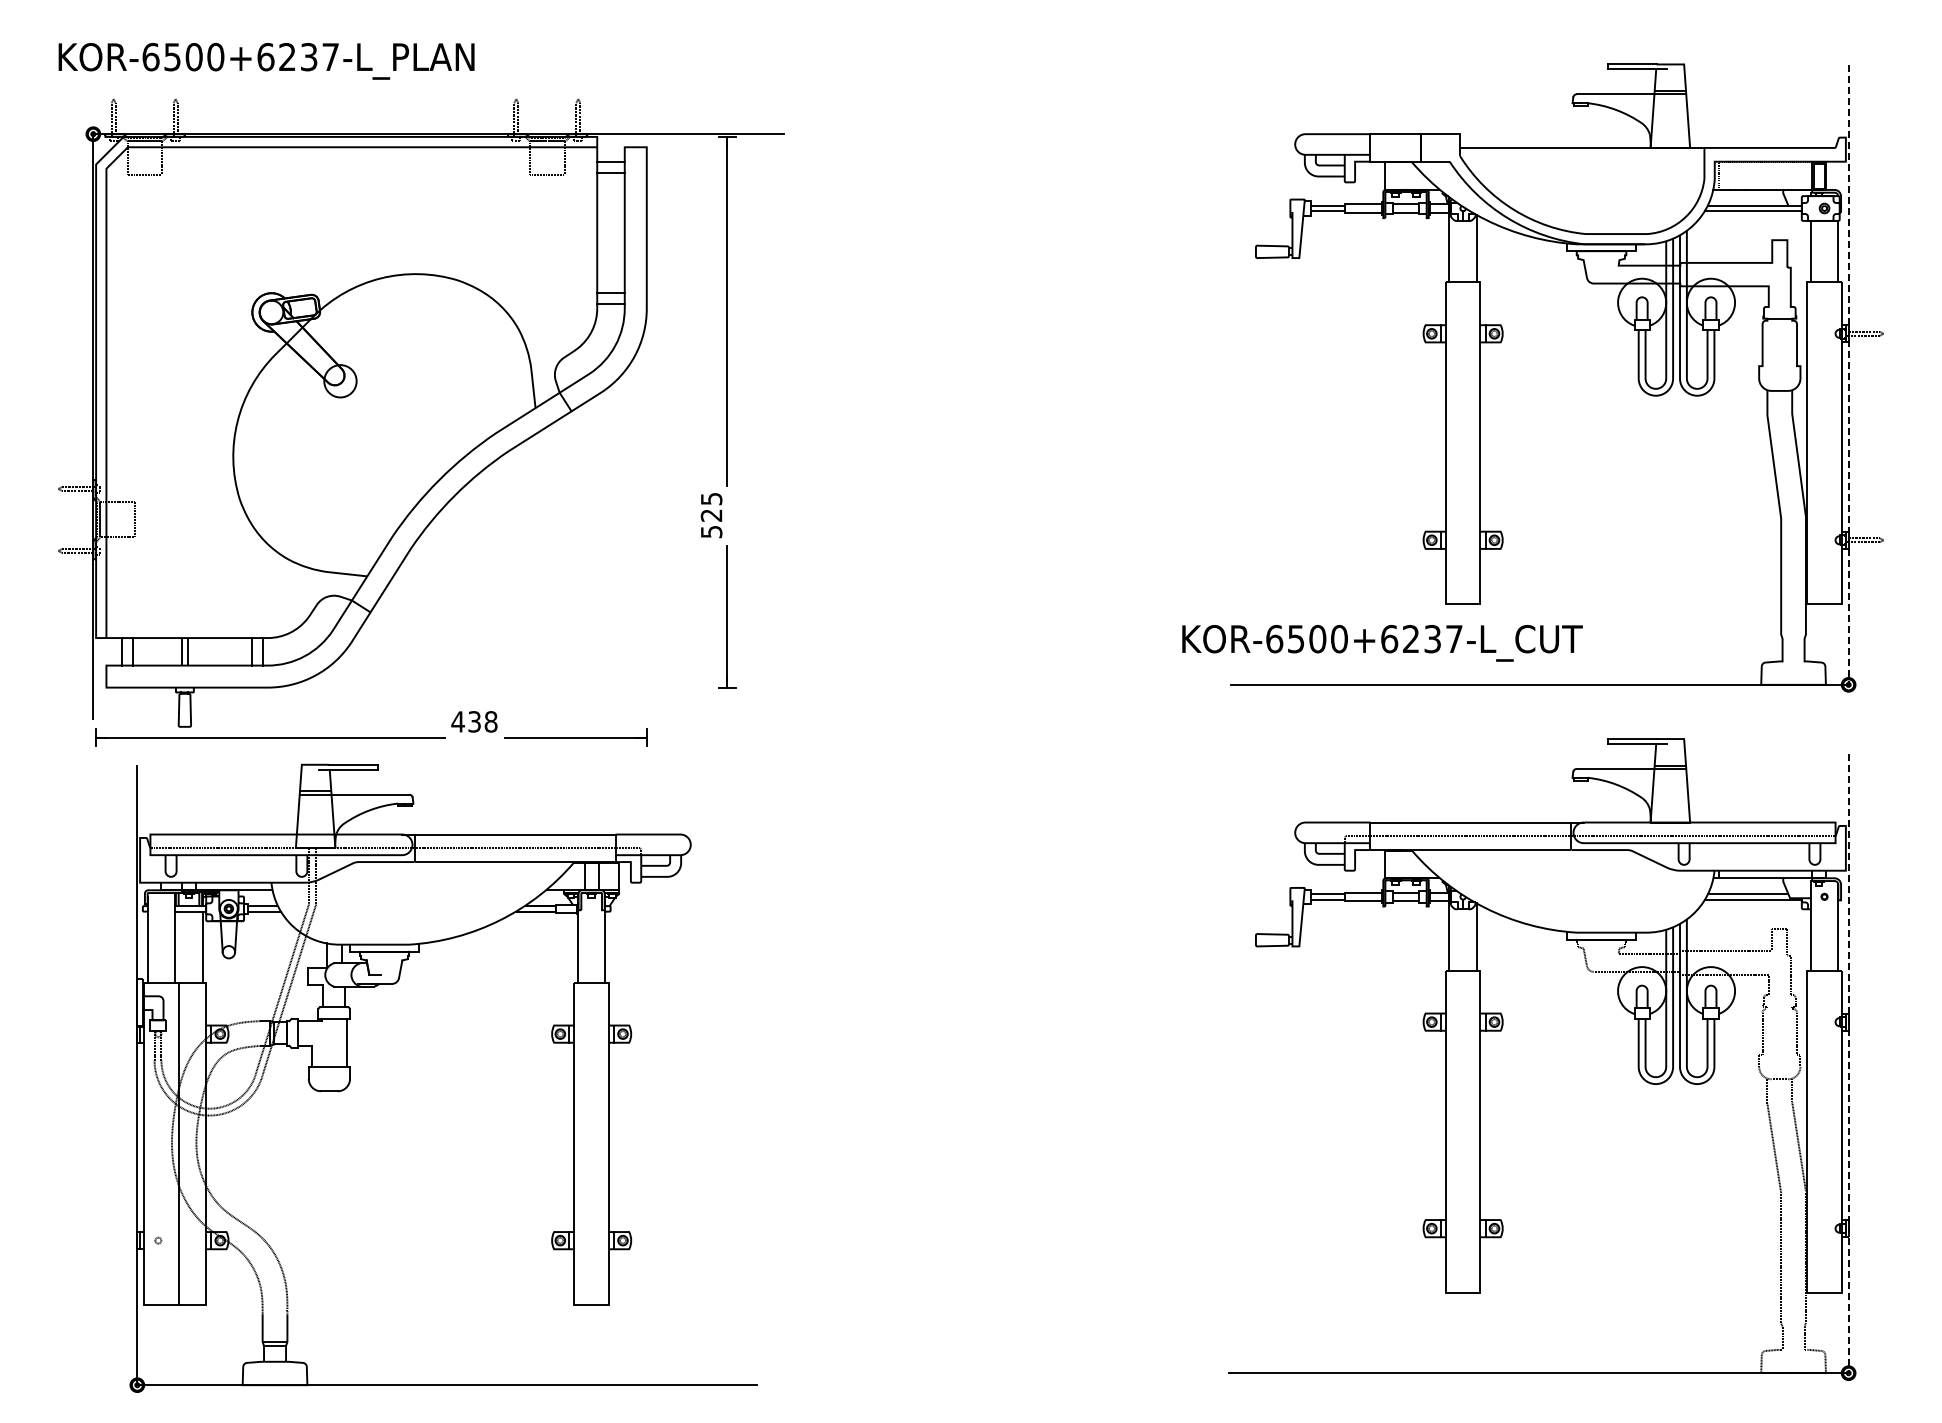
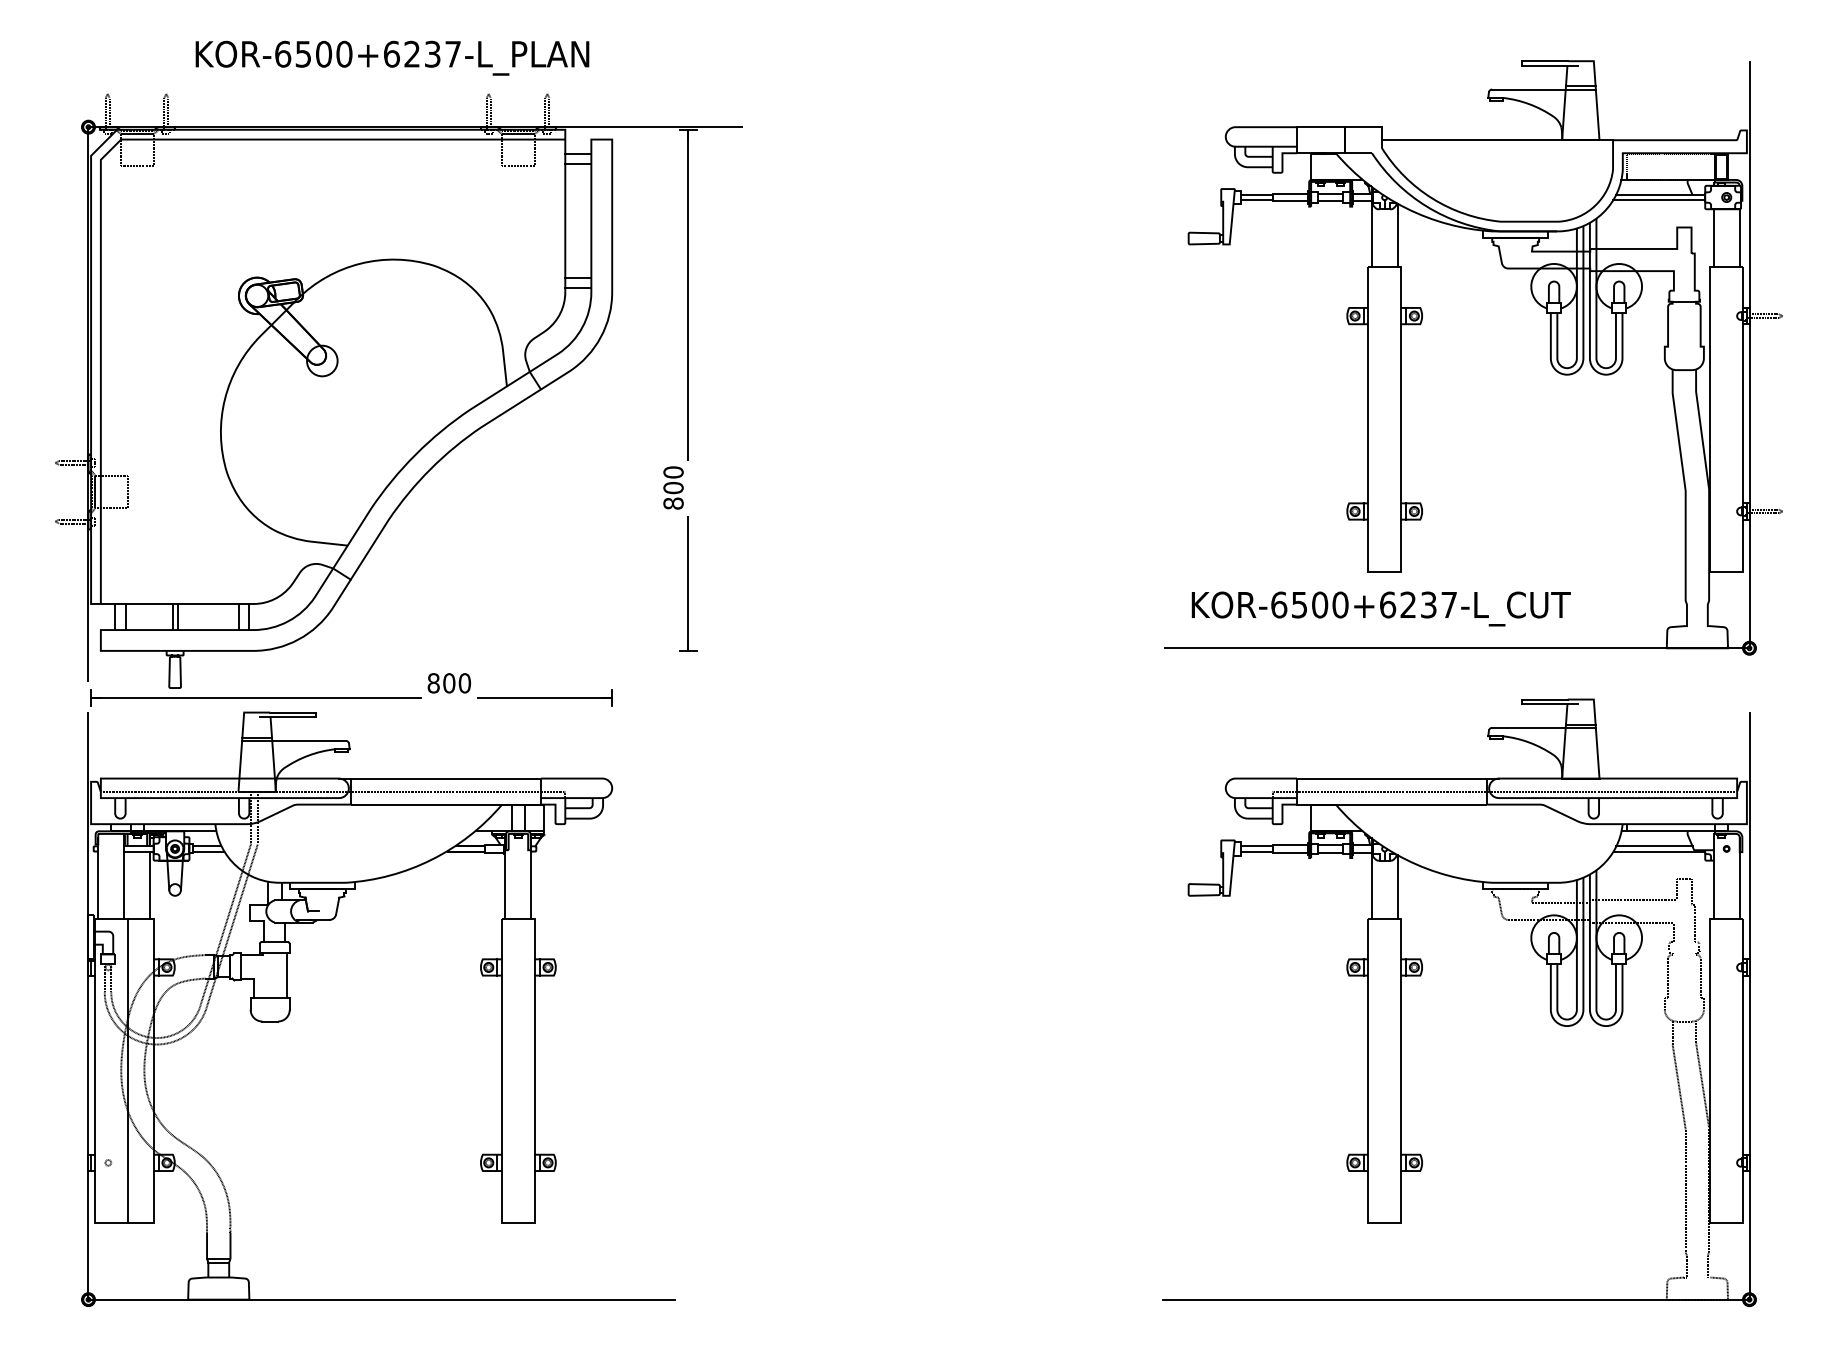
text: (266, 61) -> (392, 58), moved
line: (1848, 375) -> (1749, 355), dashed -> solid
text: (711, 515) -> (673, 488), 525 -> 800
text: (1382, 643) -> (1381, 609), moved
text: (474, 721) -> (449, 682), 438 -> 800
line: (1848, 1063) -> (1749, 1006), dashed -> solid
part: (350, 1077) -> (290, 1008), moved

